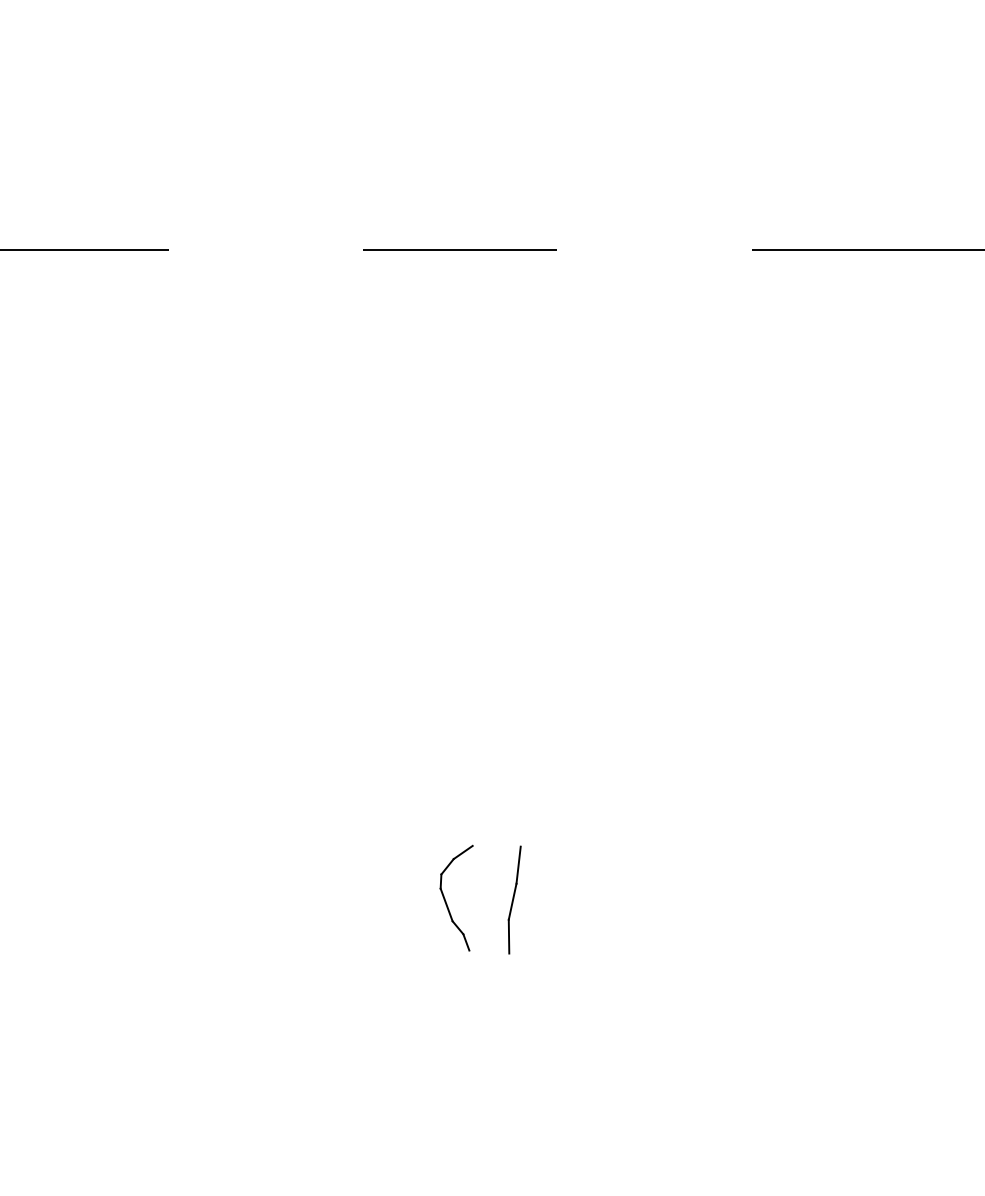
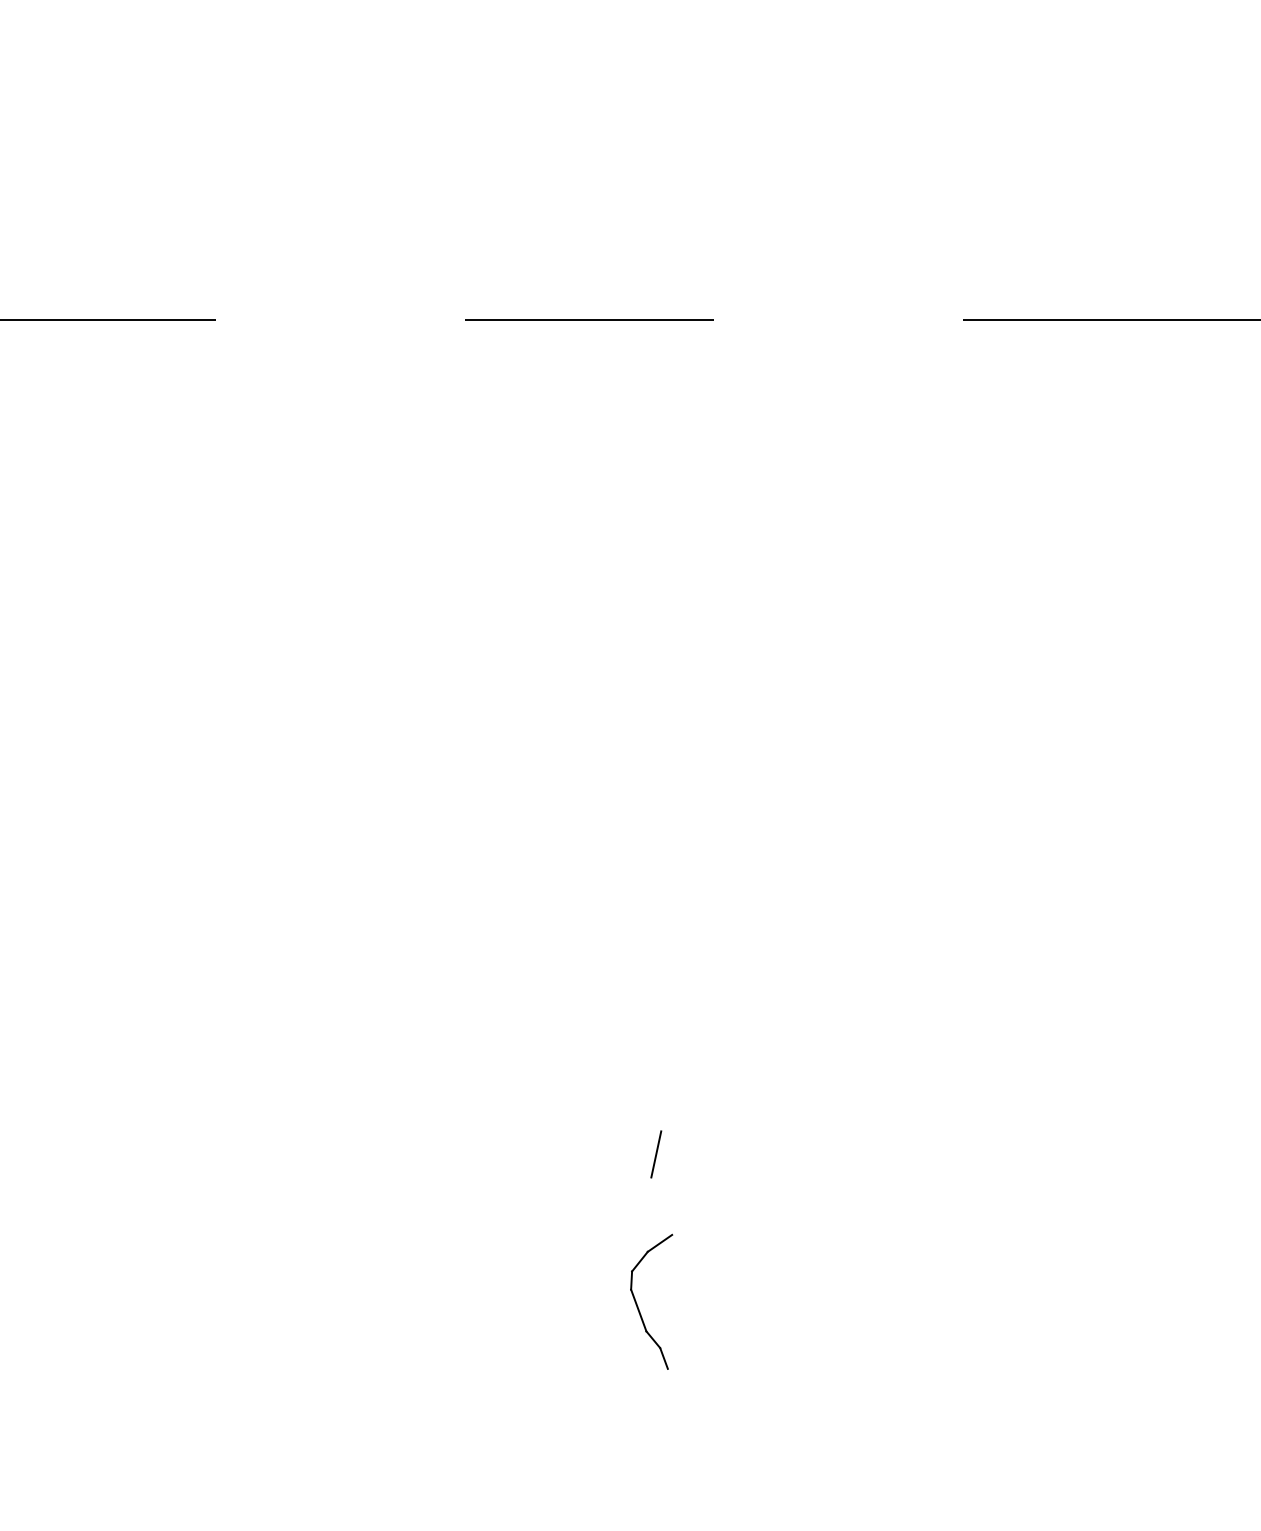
line: (518, 865) -> (663, 1107), removed
part: (446, 901) -> (638, 1306), moved
line: (508, 936) -> (651, 1198), removed

